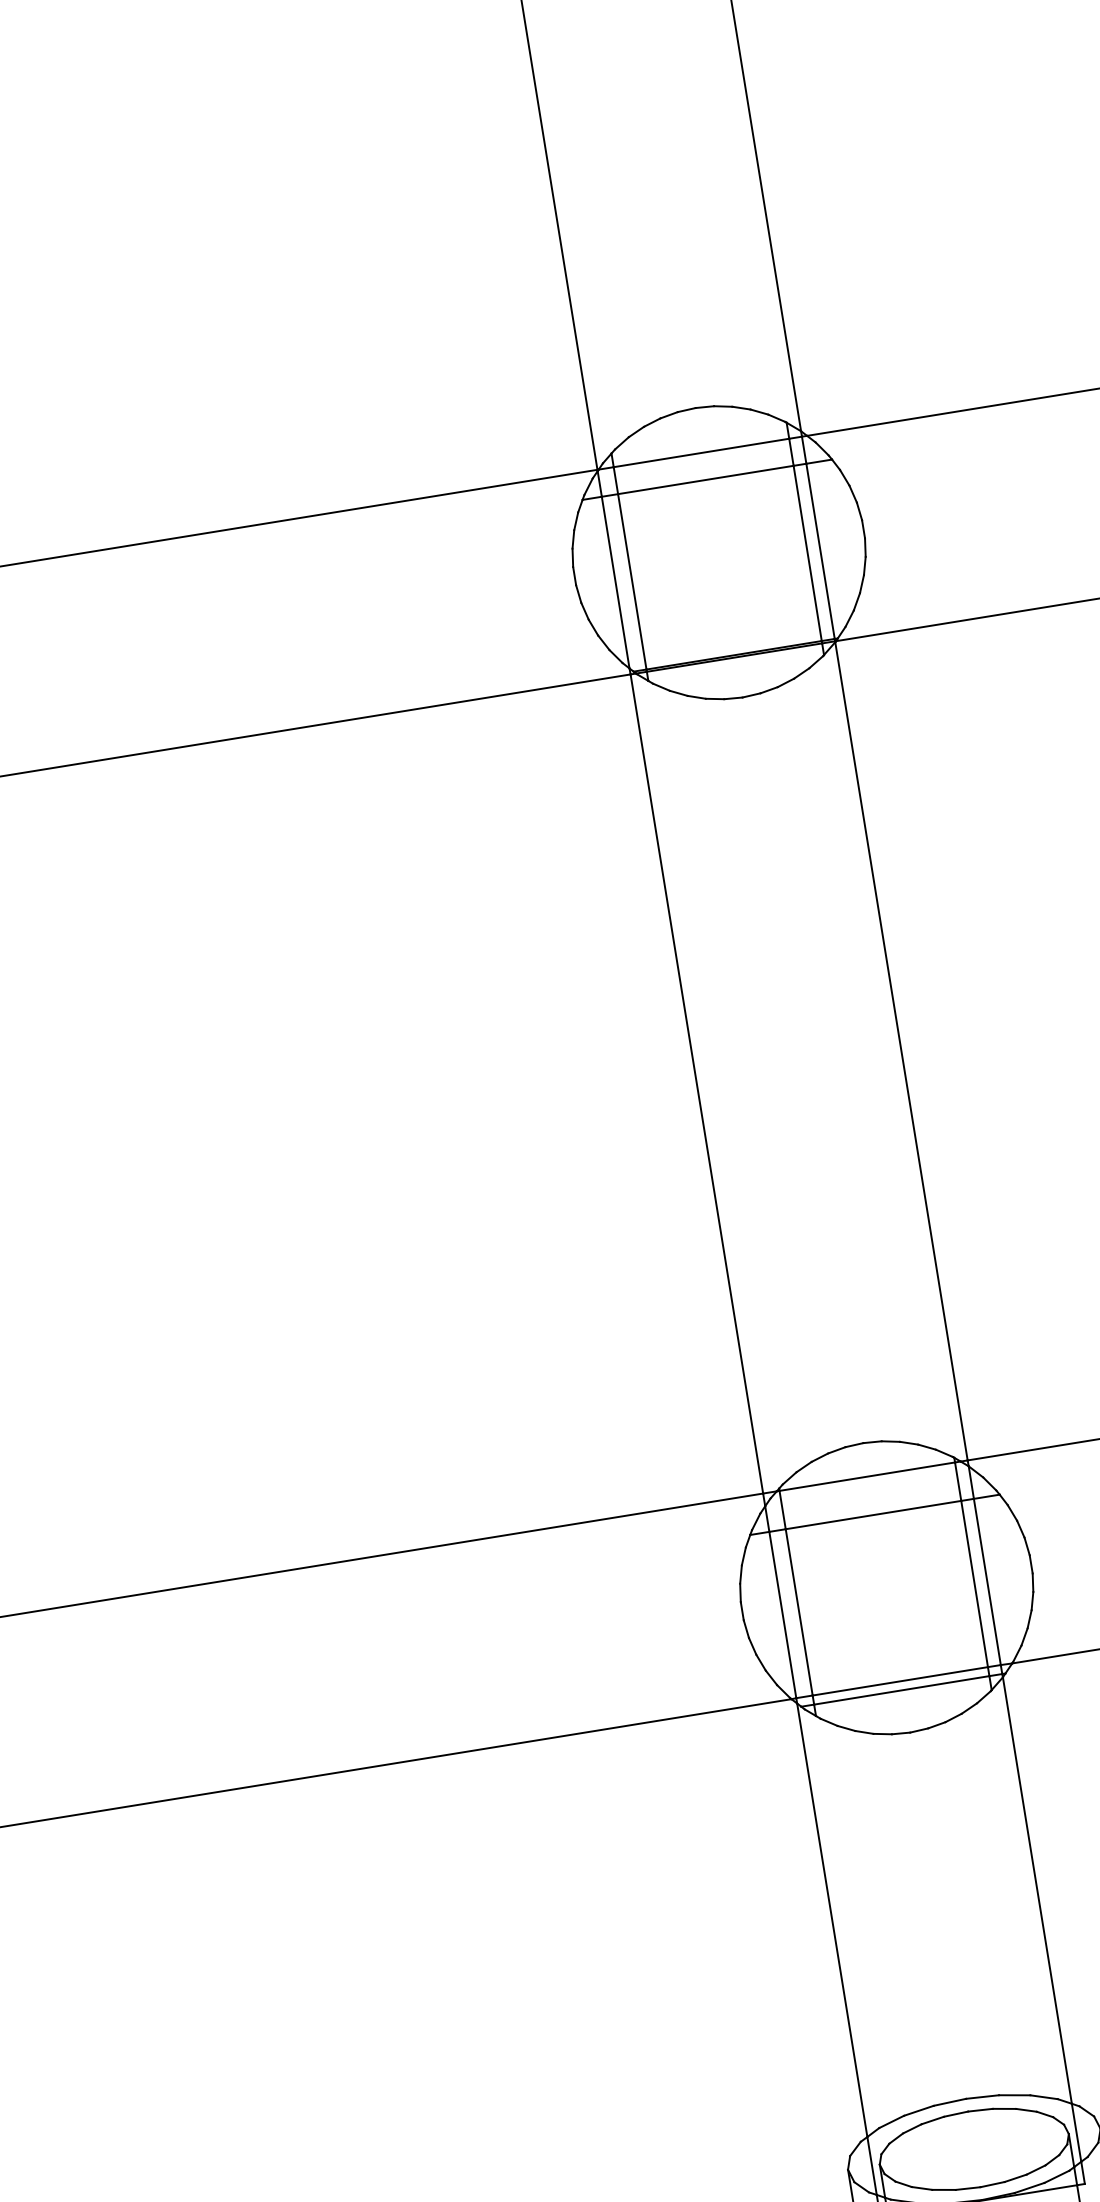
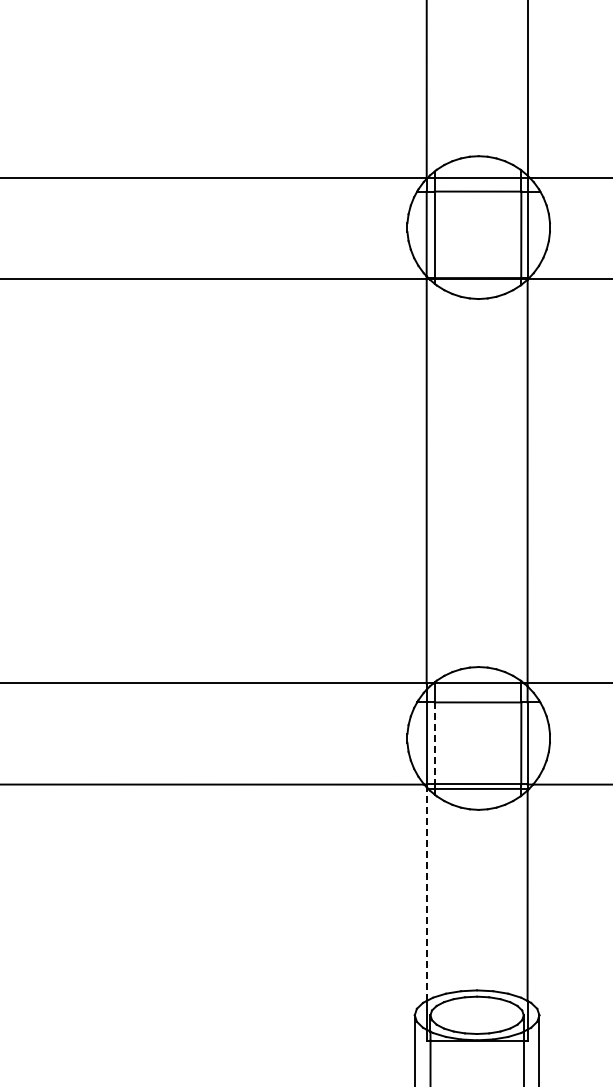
line: (798, 1612) -> (434, 743), solid -> dashed
line: (832, 1921) -> (426, 894), solid -> dashed

